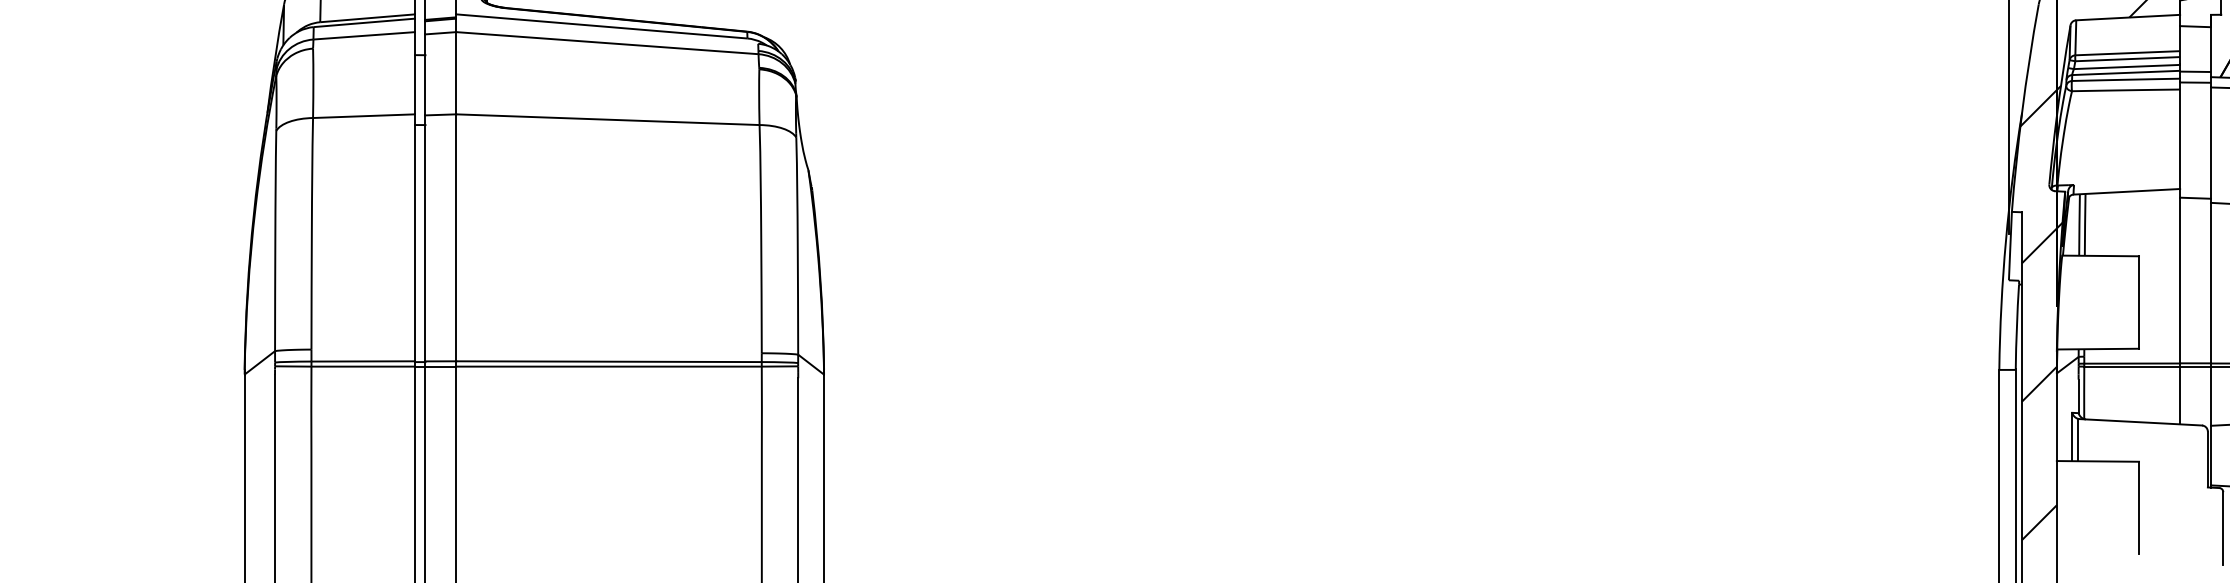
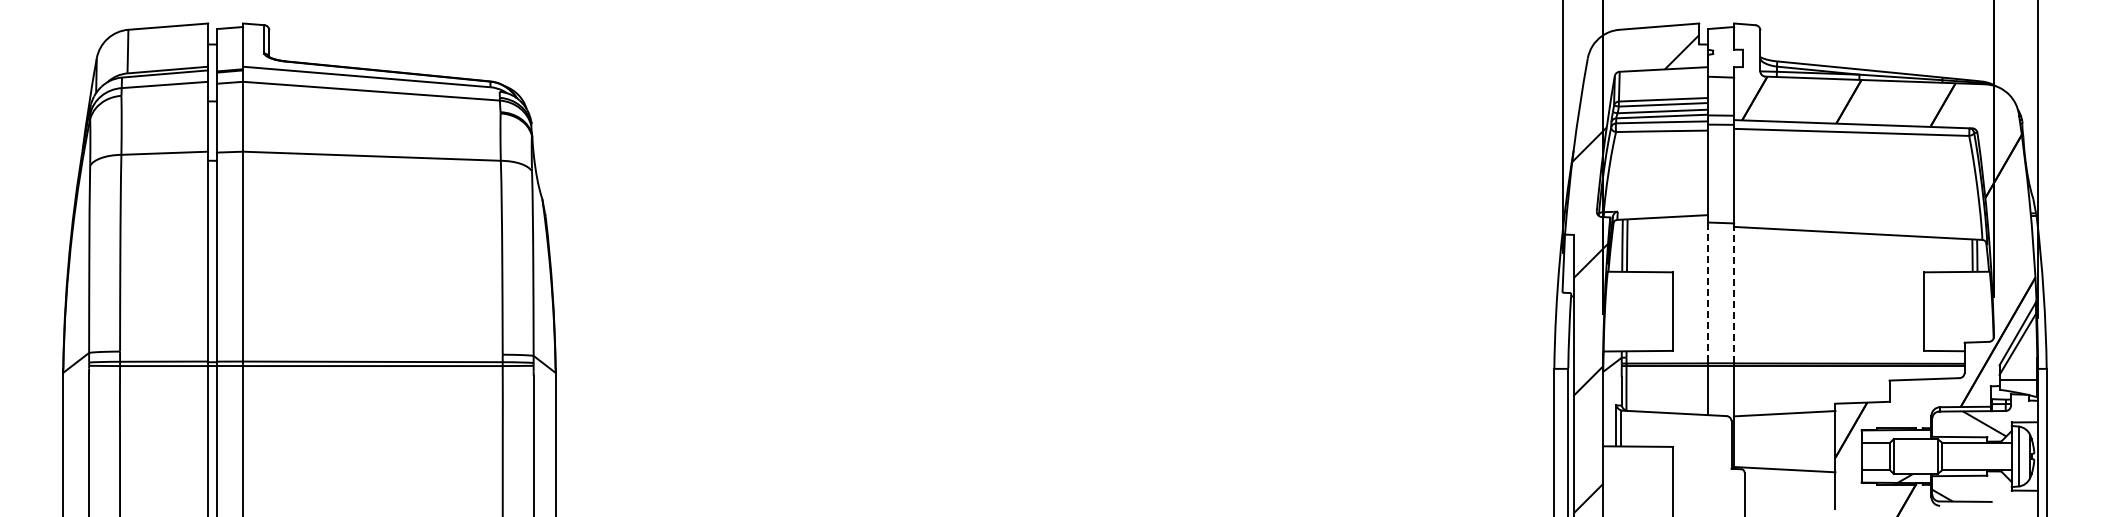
line: (2179, 281) -> (1707, 293), solid -> dashed
line: (2211, 282) -> (1734, 294), solid -> dashed

